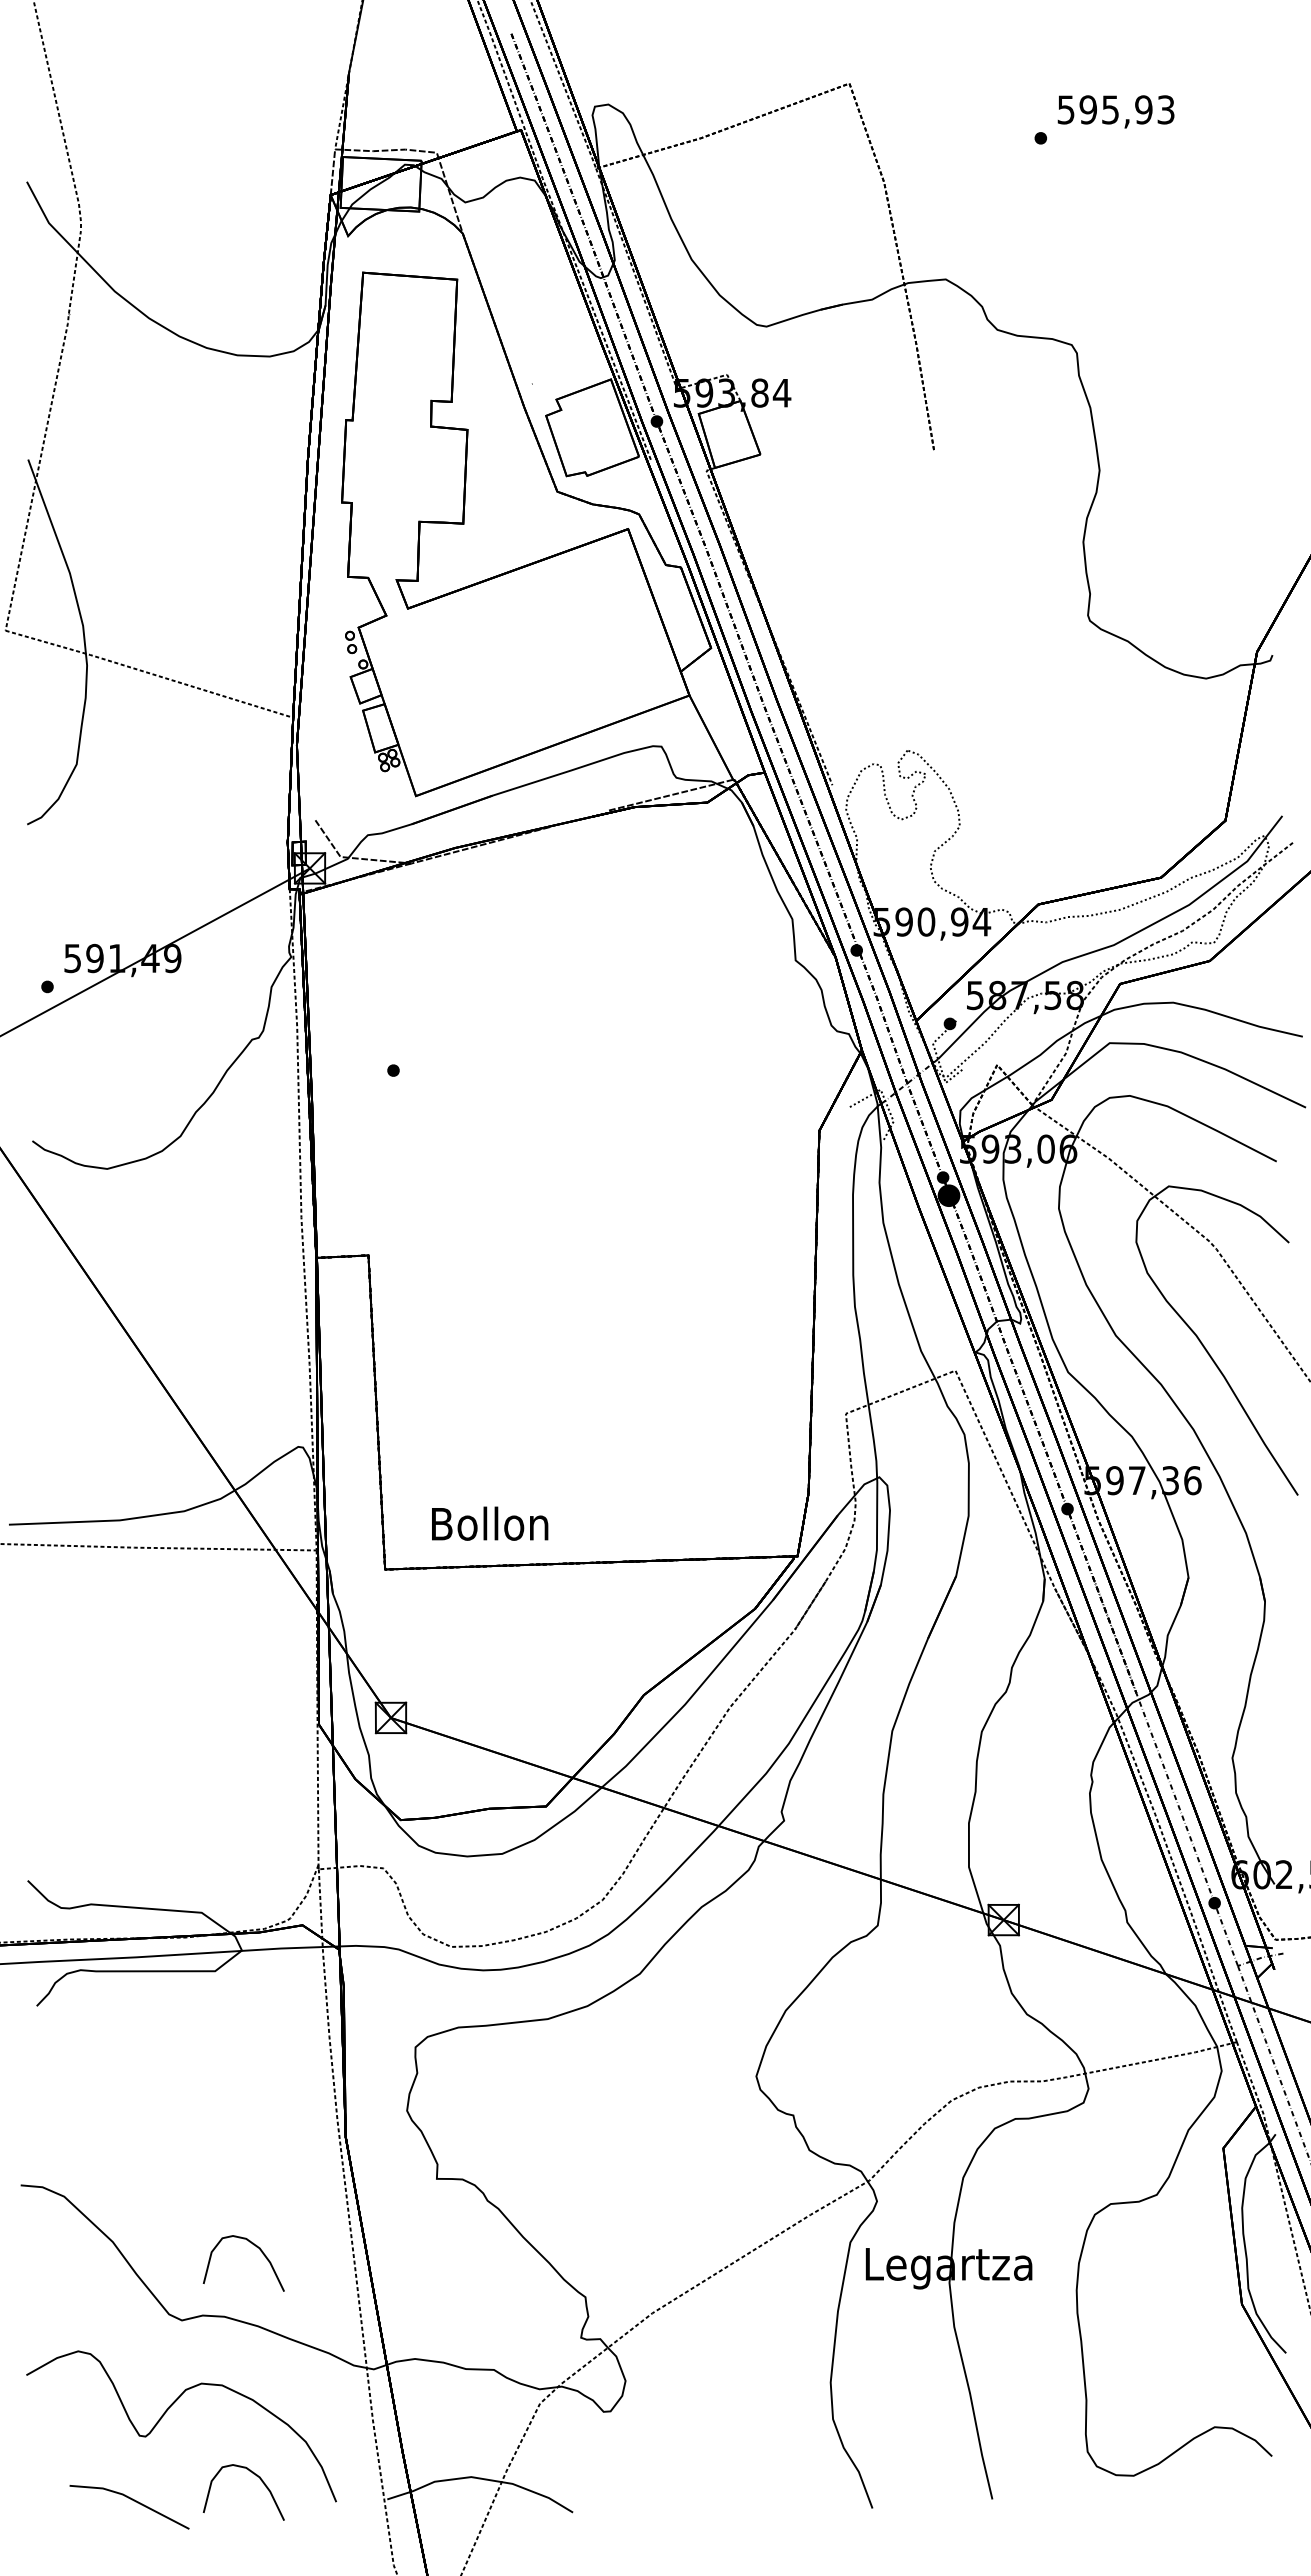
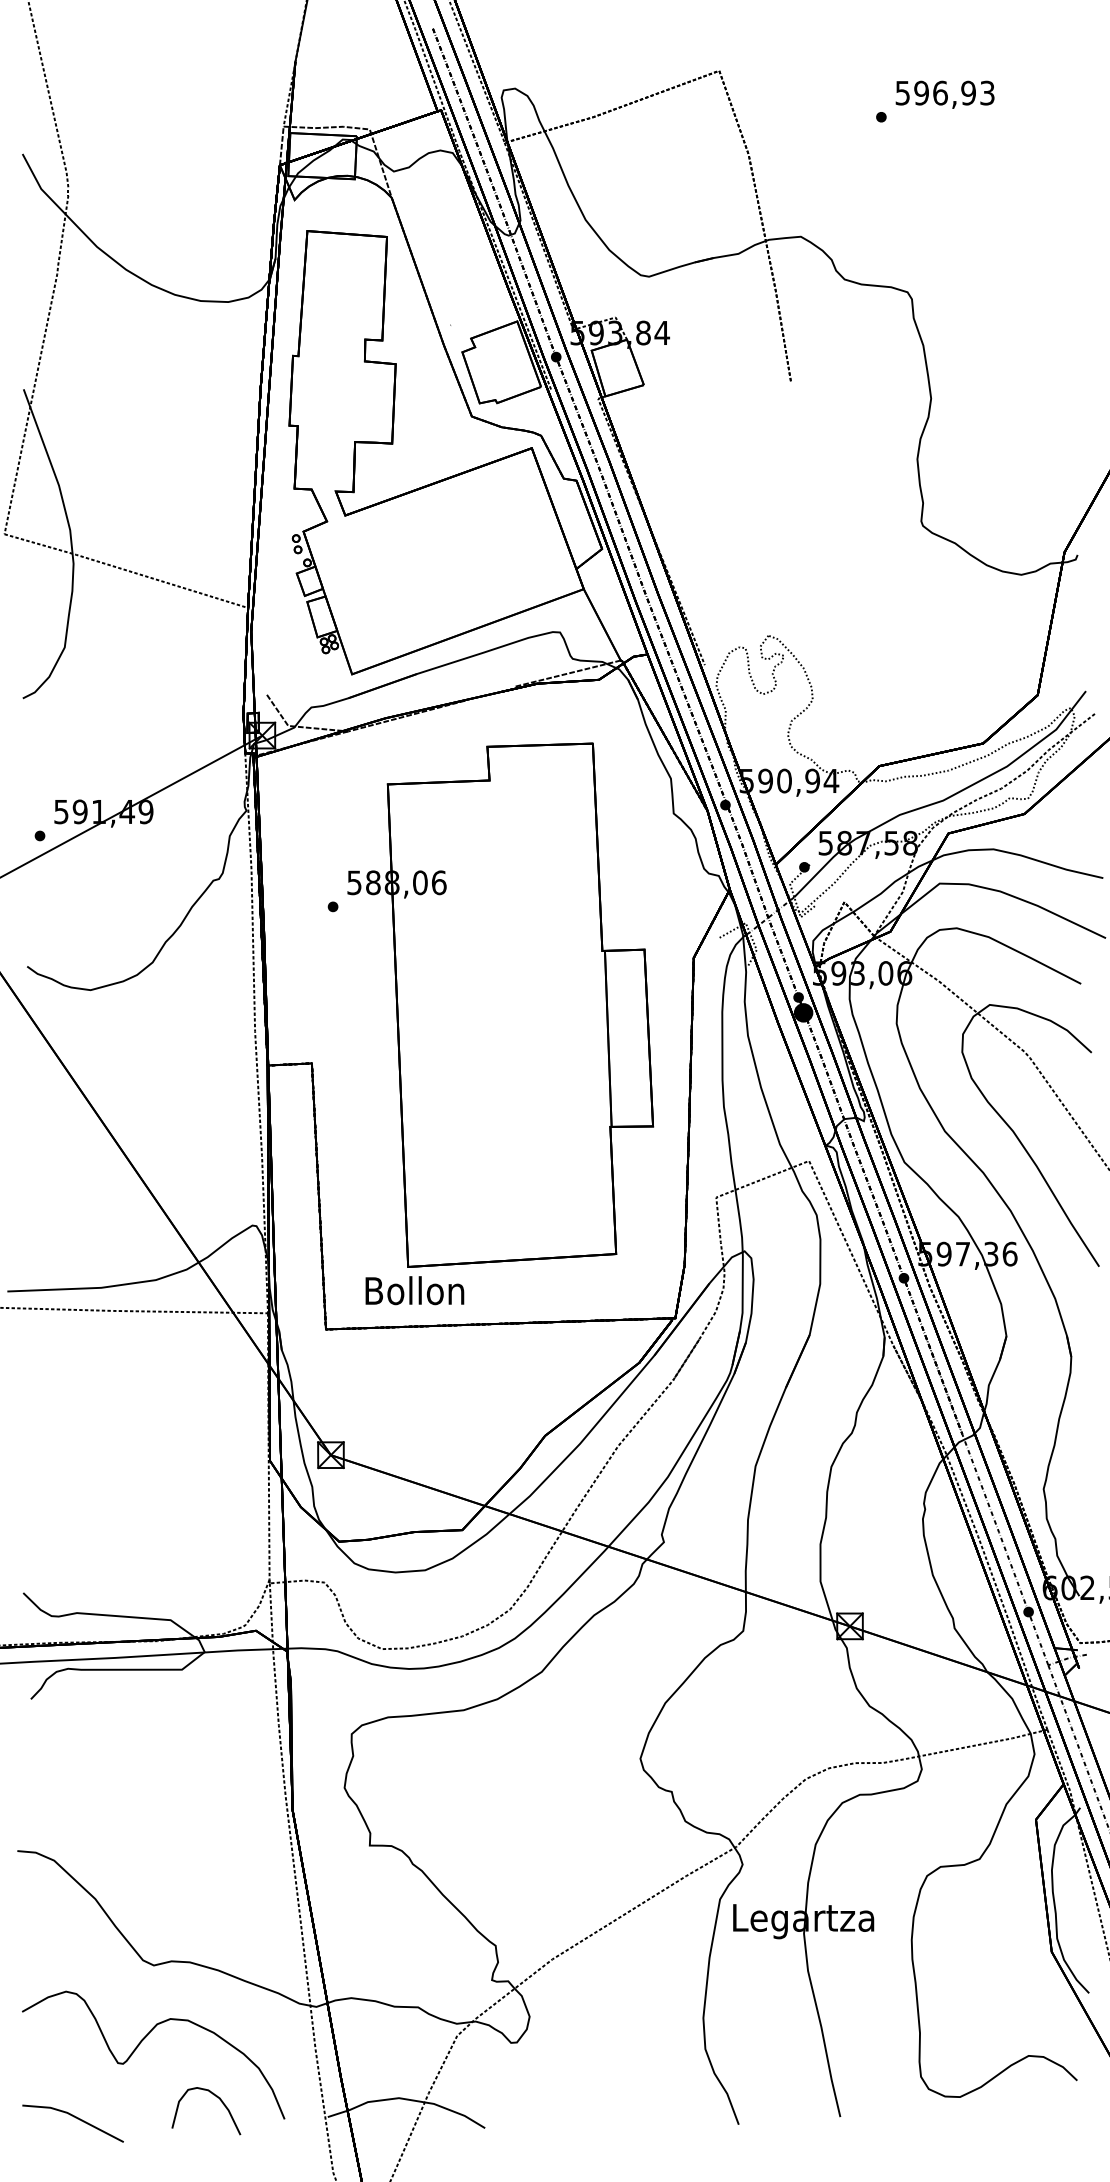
text: (1110, 109) -> (940, 92), 595,93 -> 596,93
part: (591, 1186) -> (500, 1005), added
curve: (253, 2245) -> (214, 1902), removed
line: (133, 2501) -> (76, 2118), moved

